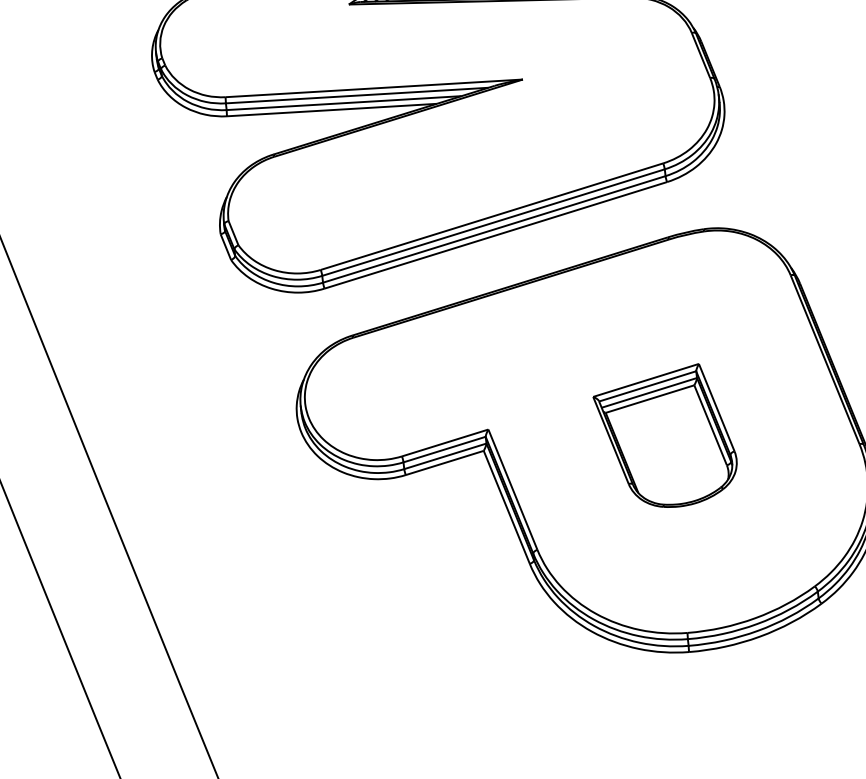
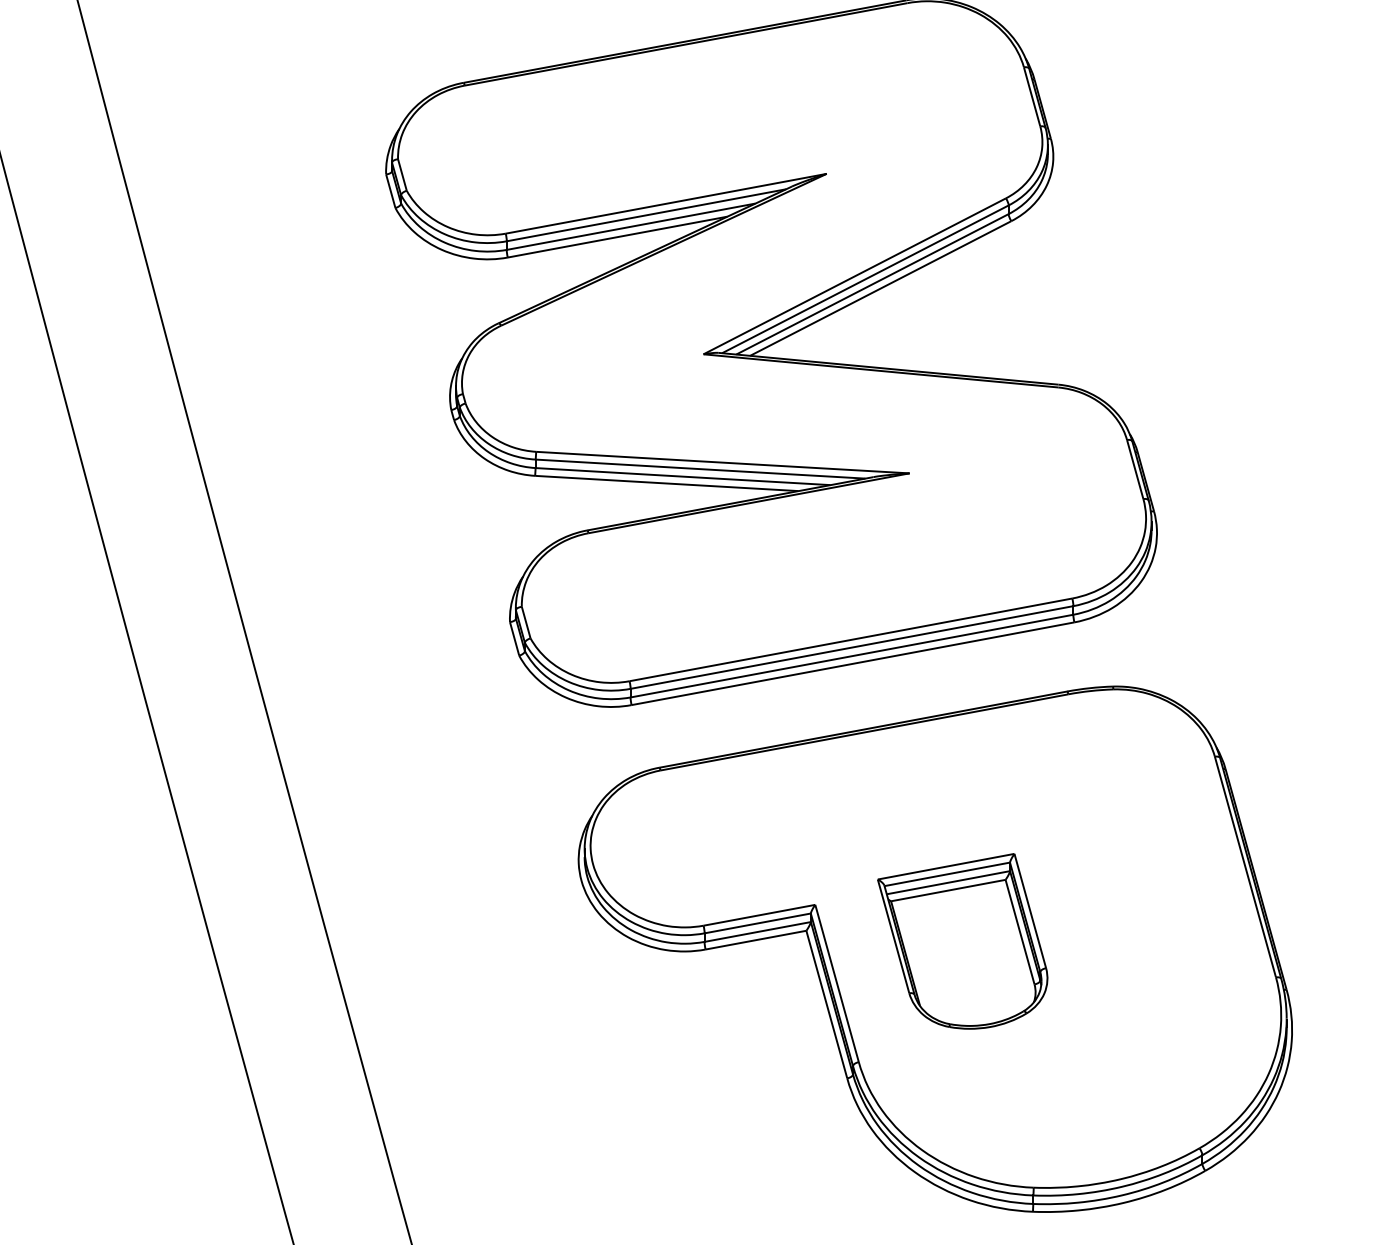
part: (665, 438) -> (962, 941), moved

